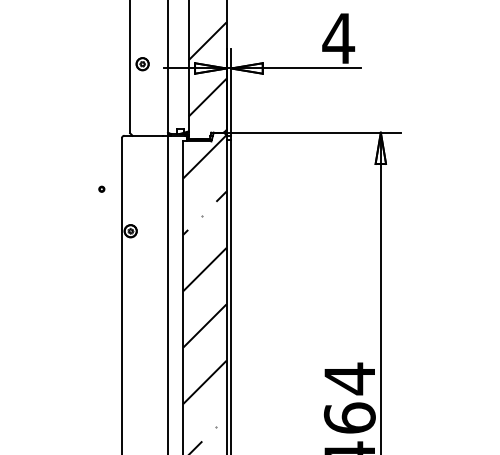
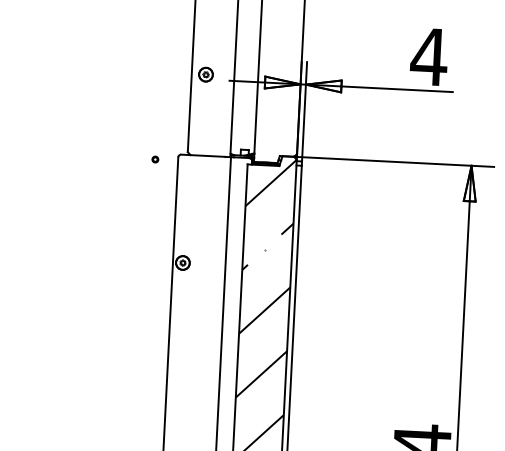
hatch: (207, 69) -> (279, 84), removed
part: (101, 188) -> (155, 158), moved

